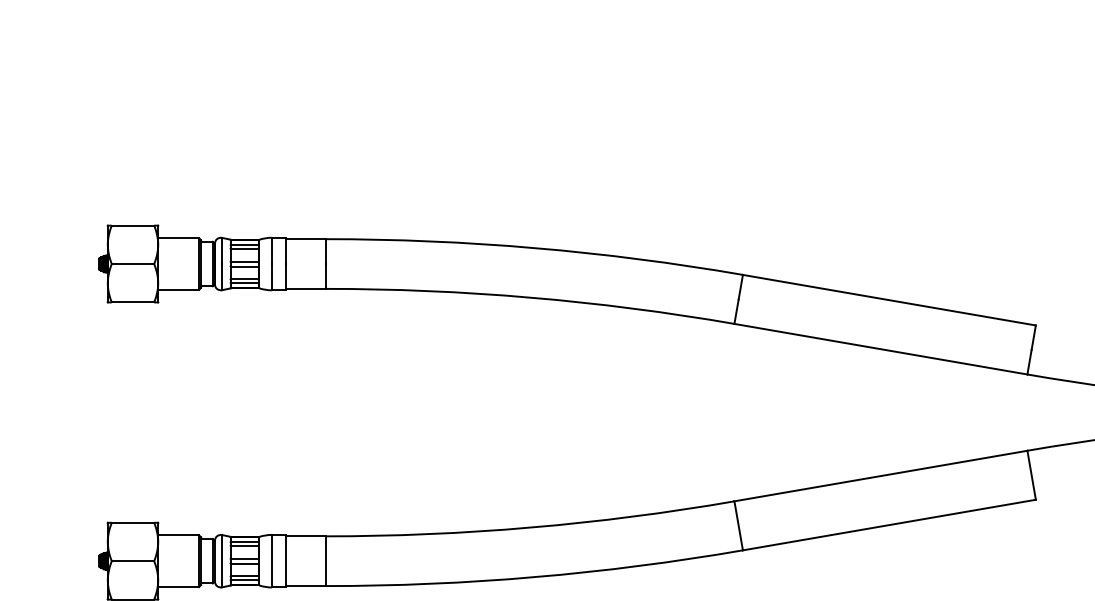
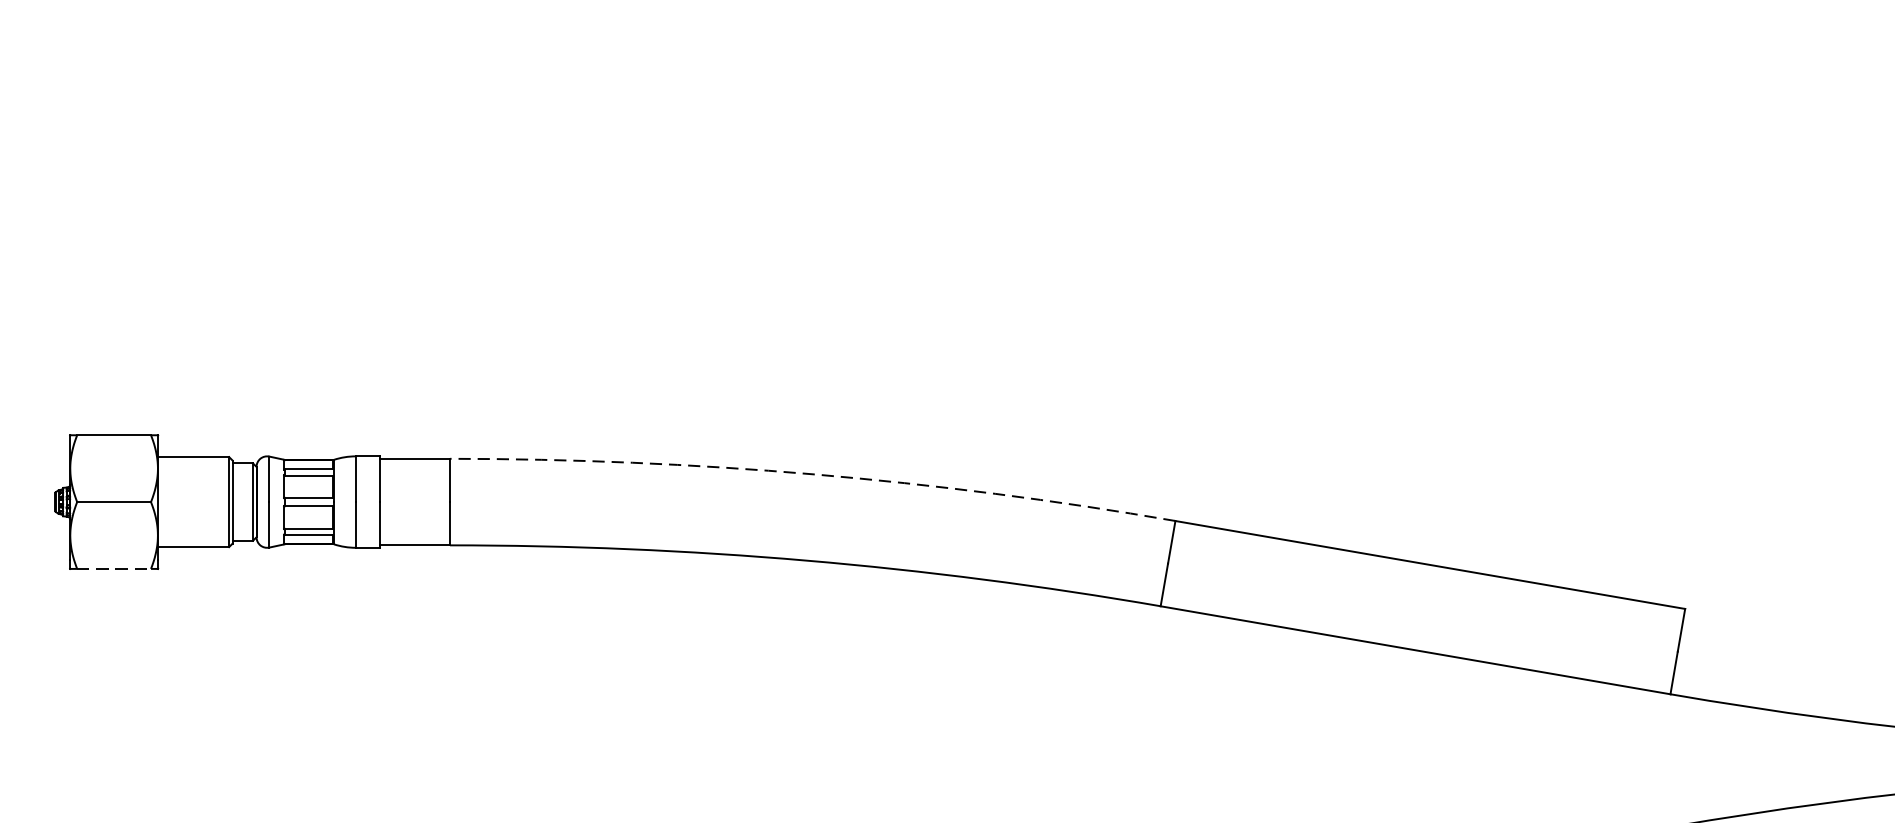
arc: (535, 248) -> (814, 475), solid -> dashed
line: (133, 302) -> (114, 568), solid -> dashed

